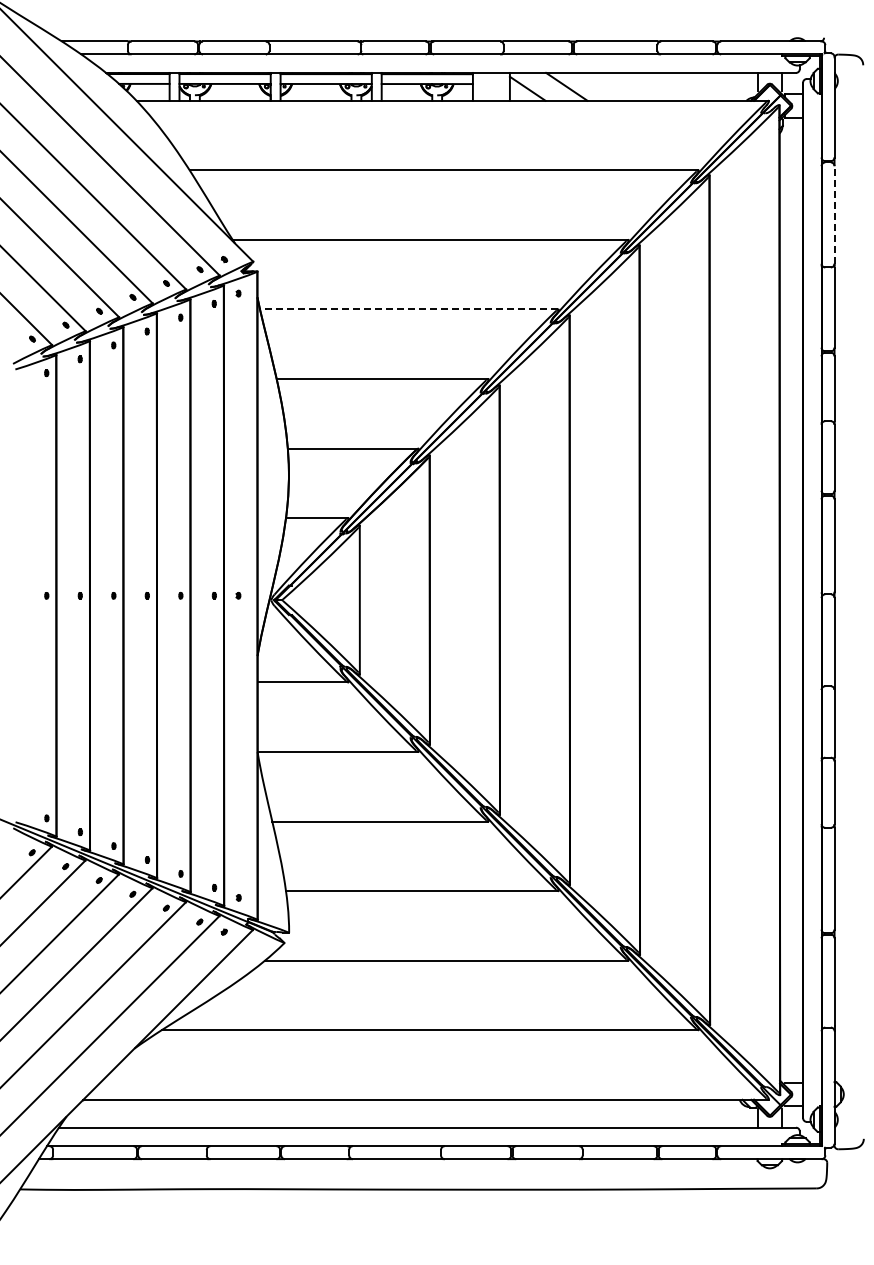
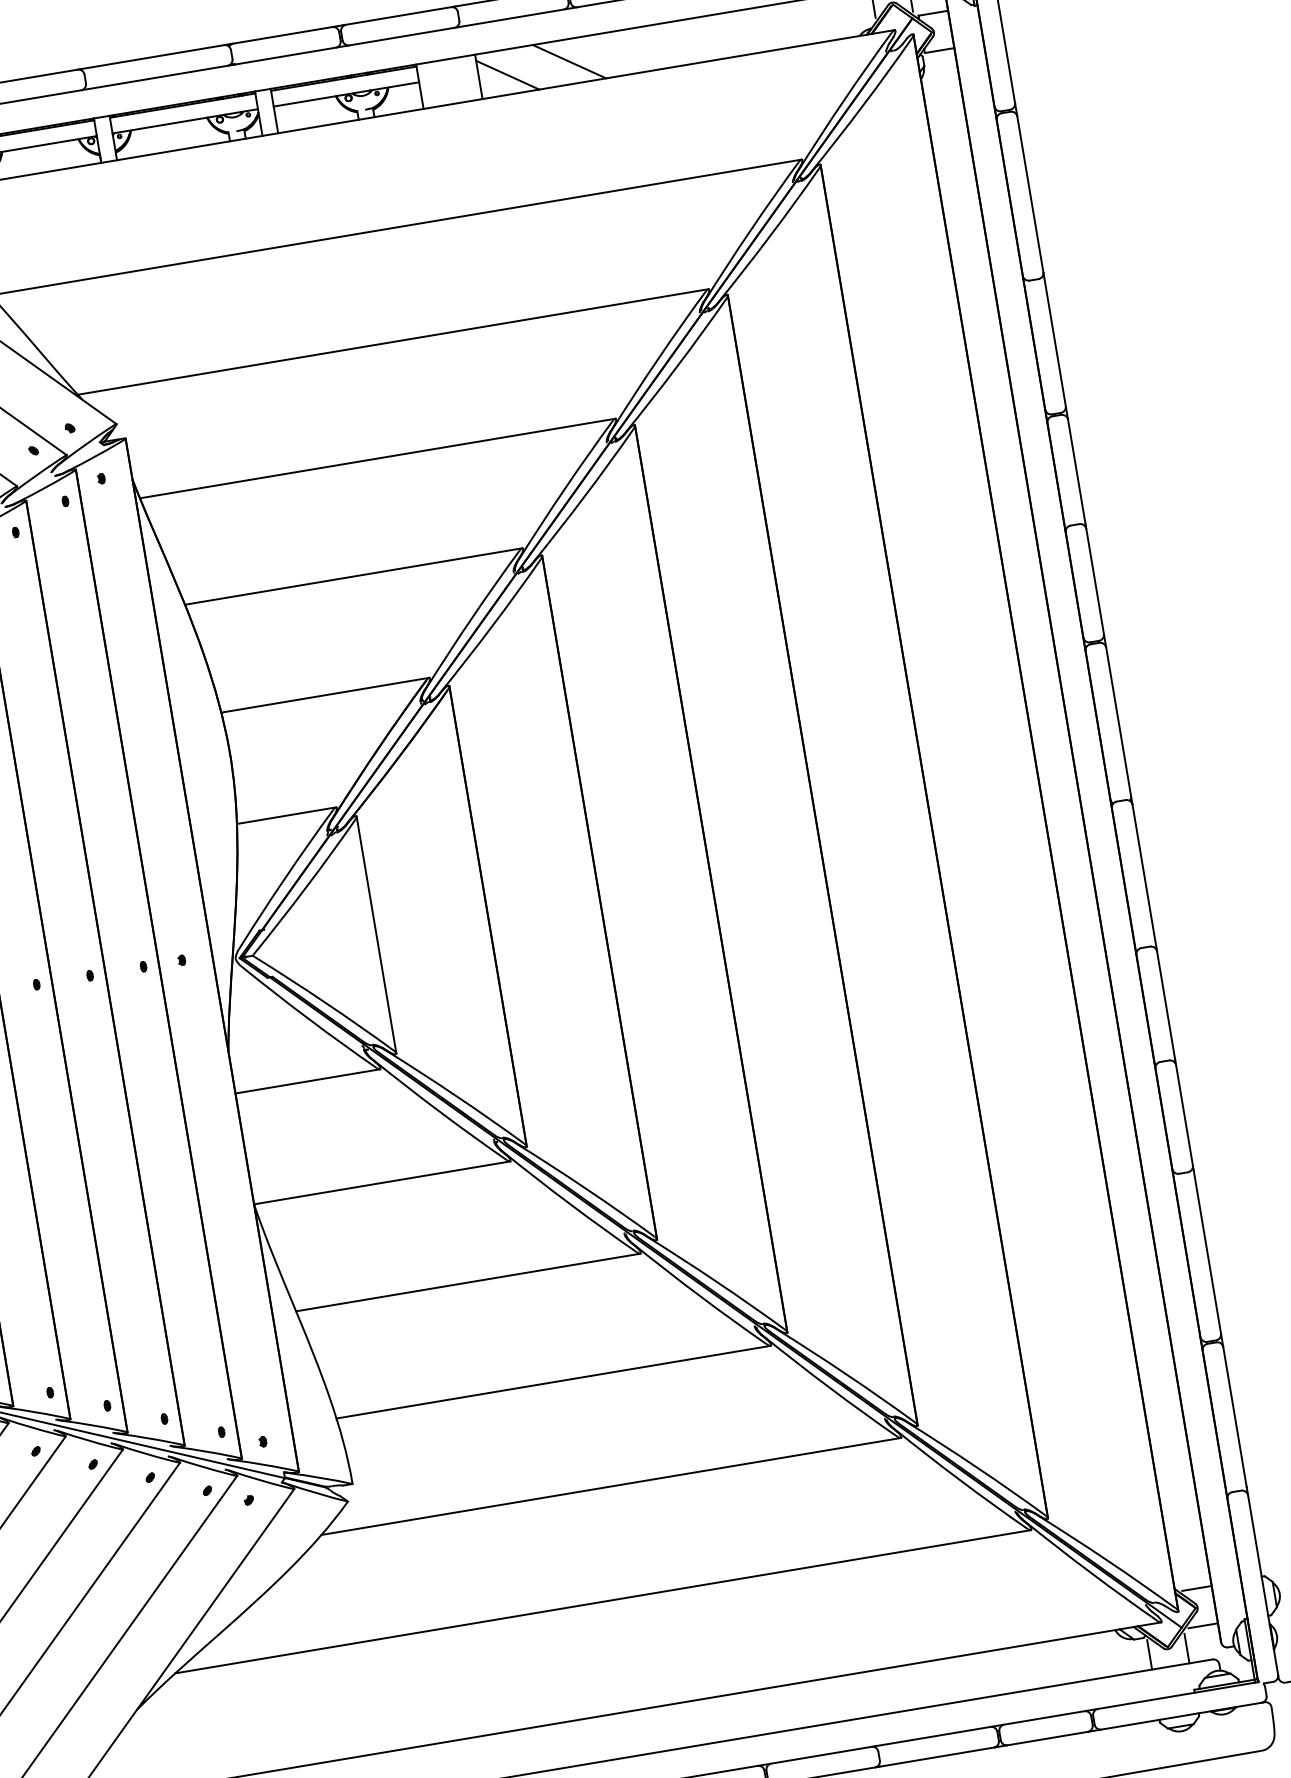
line: (834, 214) -> (1030, 193), dashed -> solid
line: (408, 309) -> (376, 458), dashed -> solid

